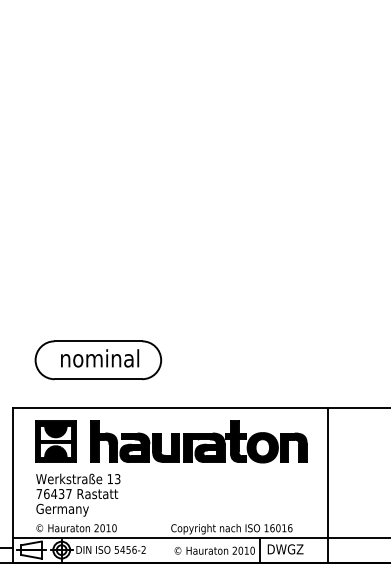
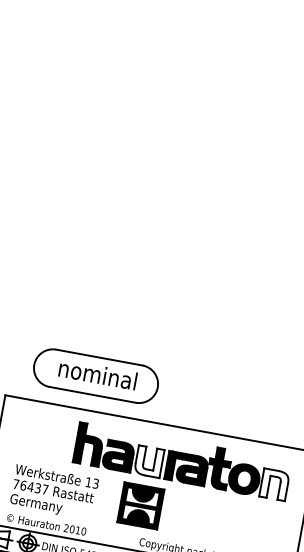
part: (98, 360) -> (96, 376), moved
part: (55, 441) -> (140, 505), moved
fill: (166, 447) -> (149, 461), removed
fill: (293, 447) -> (274, 484), removed

